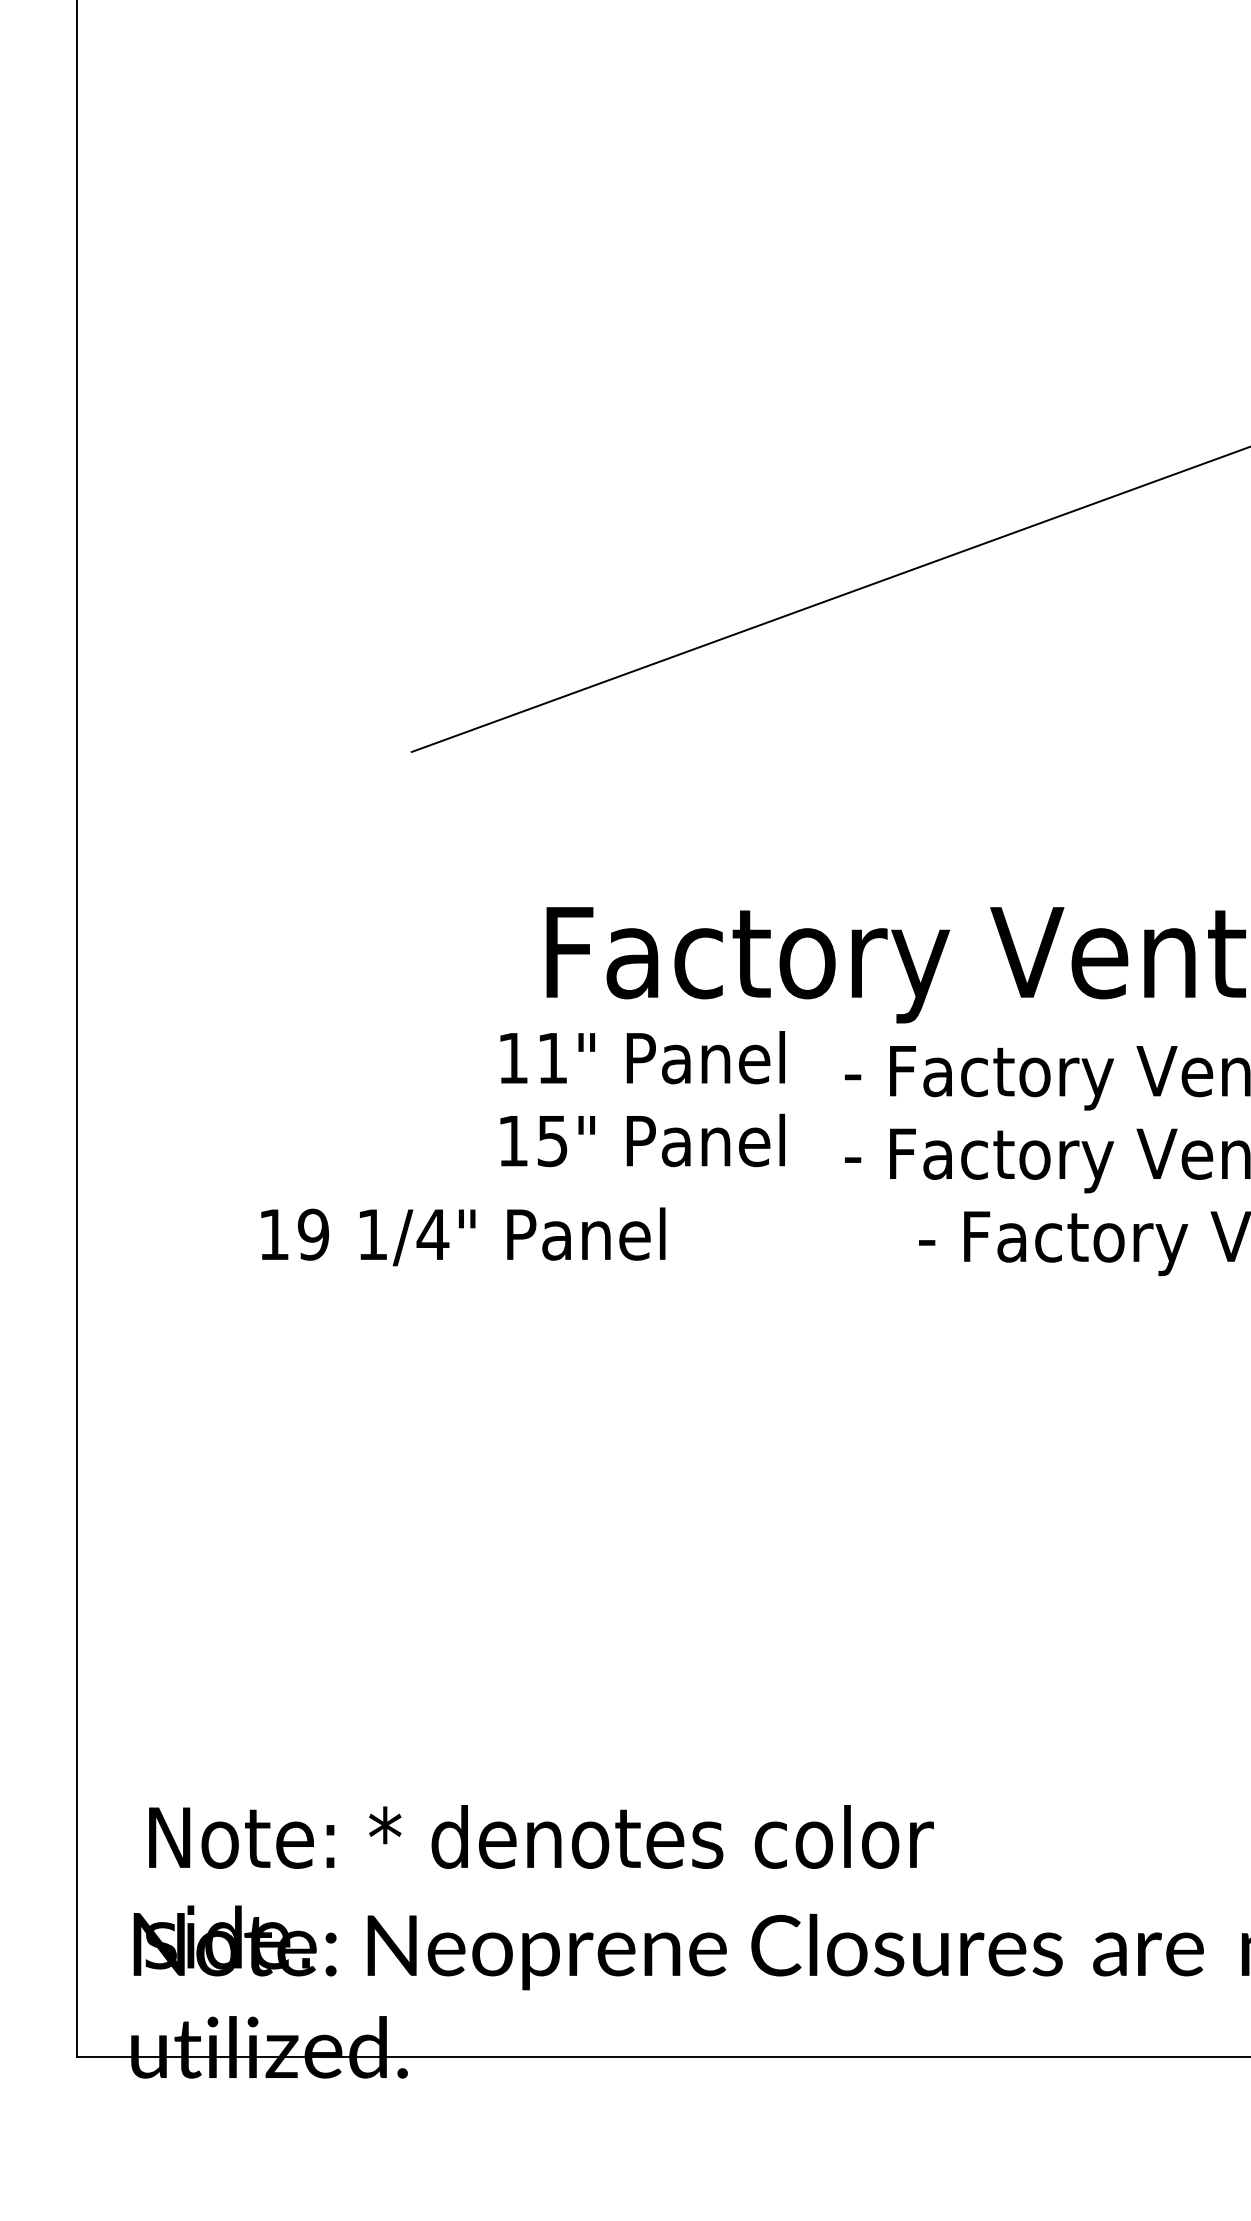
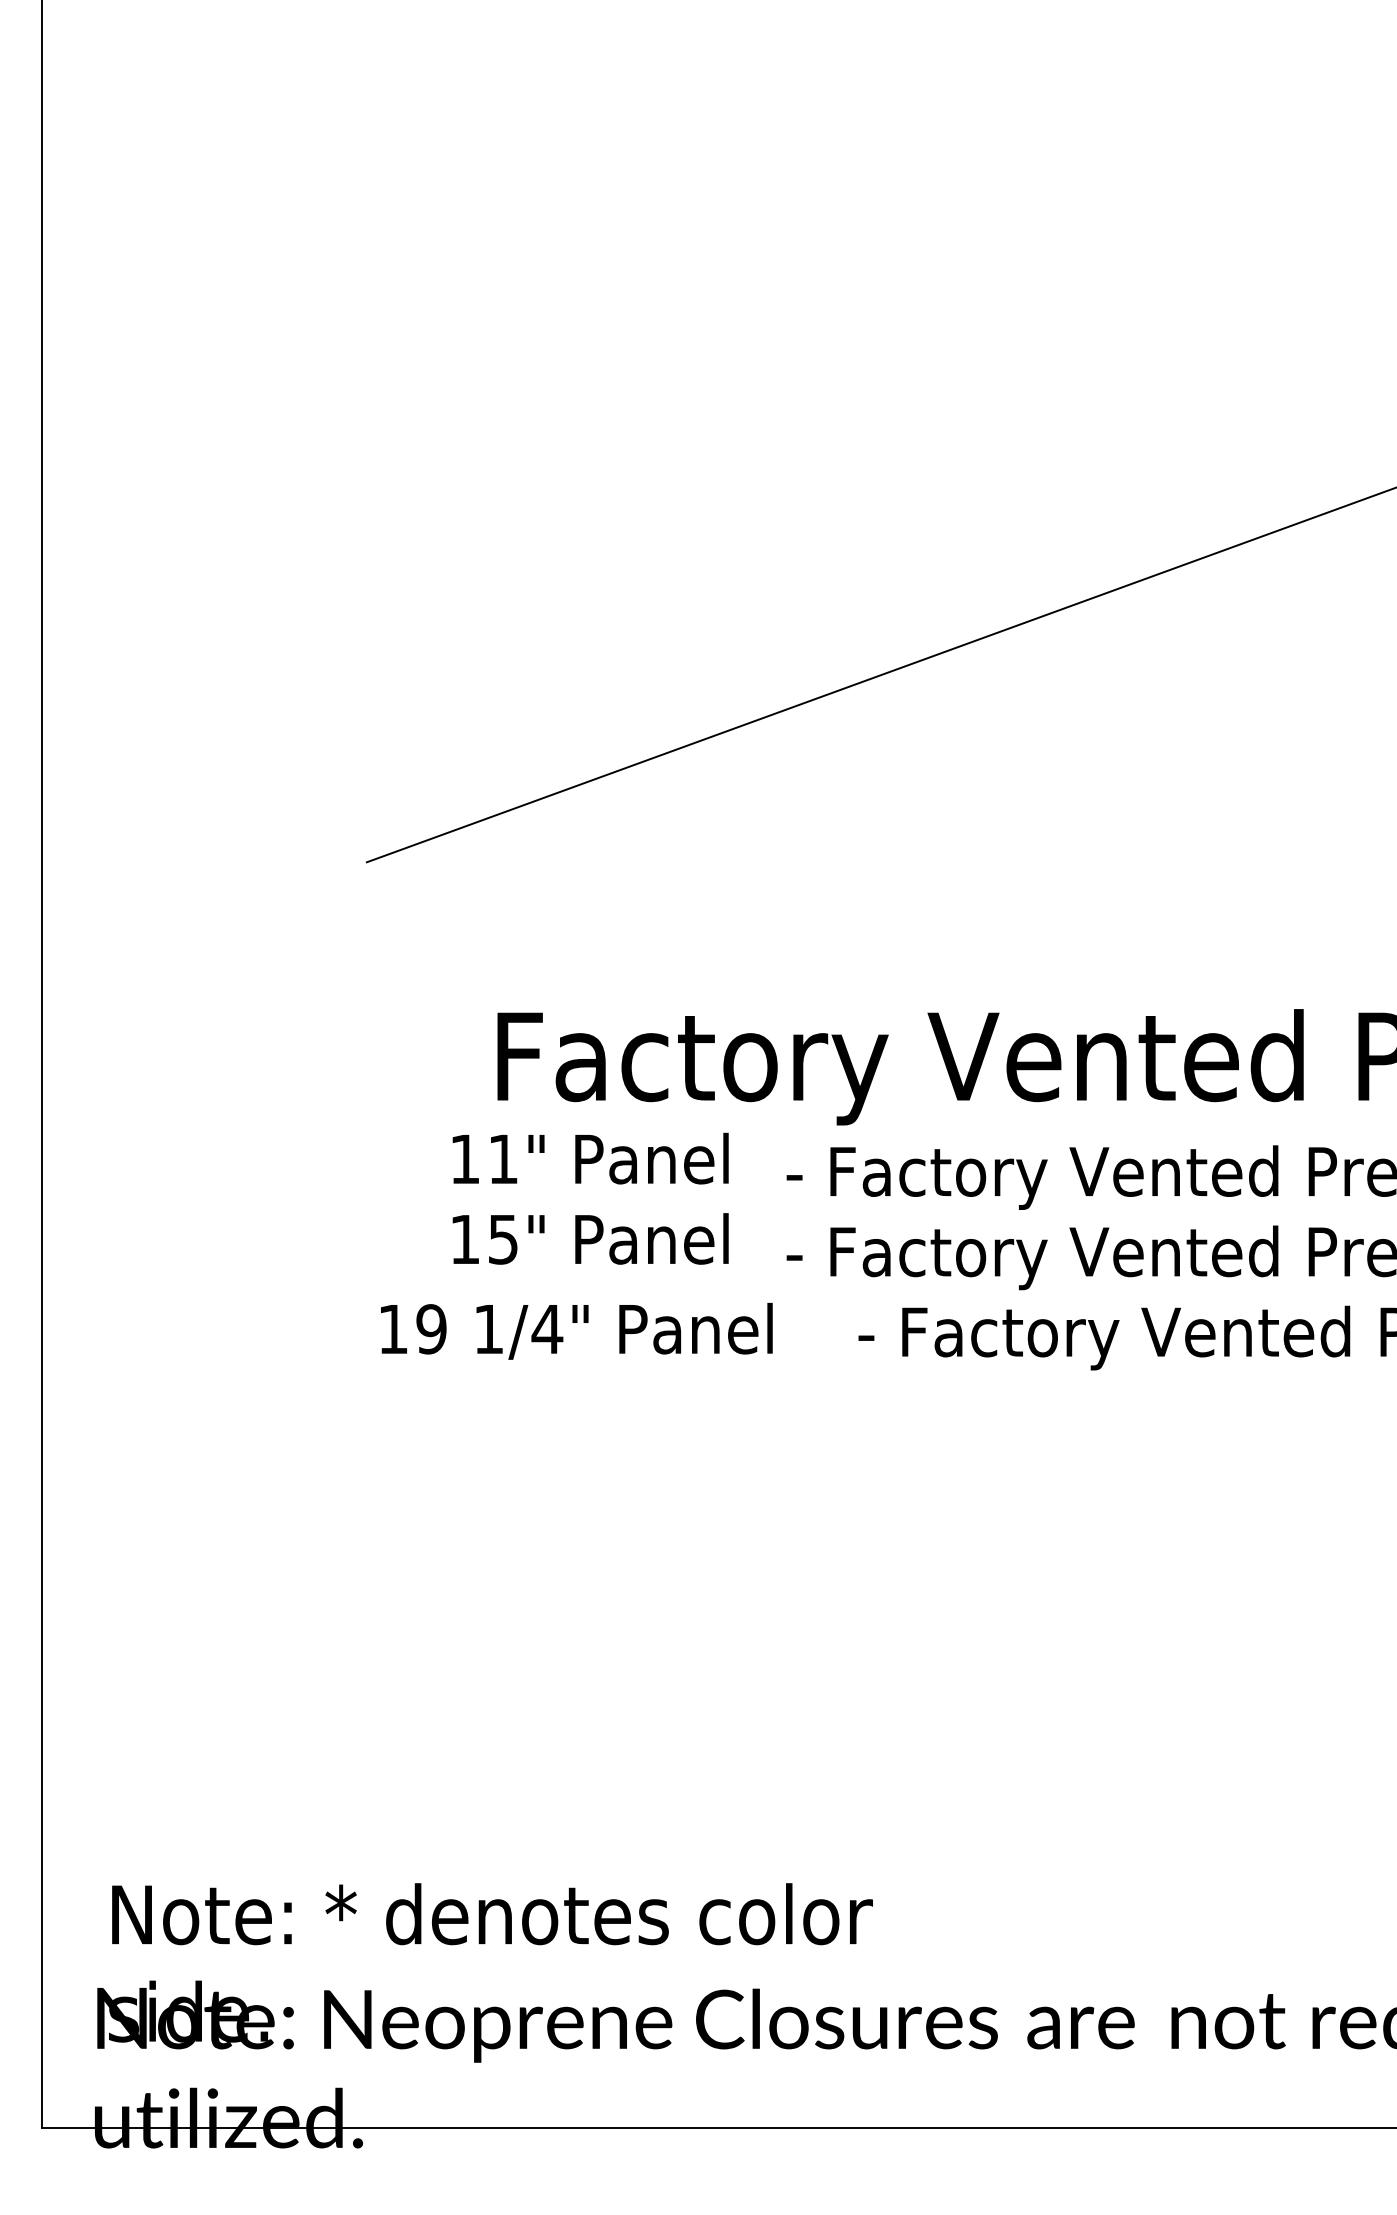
text: (463, 1236) -> (576, 1331), moved

